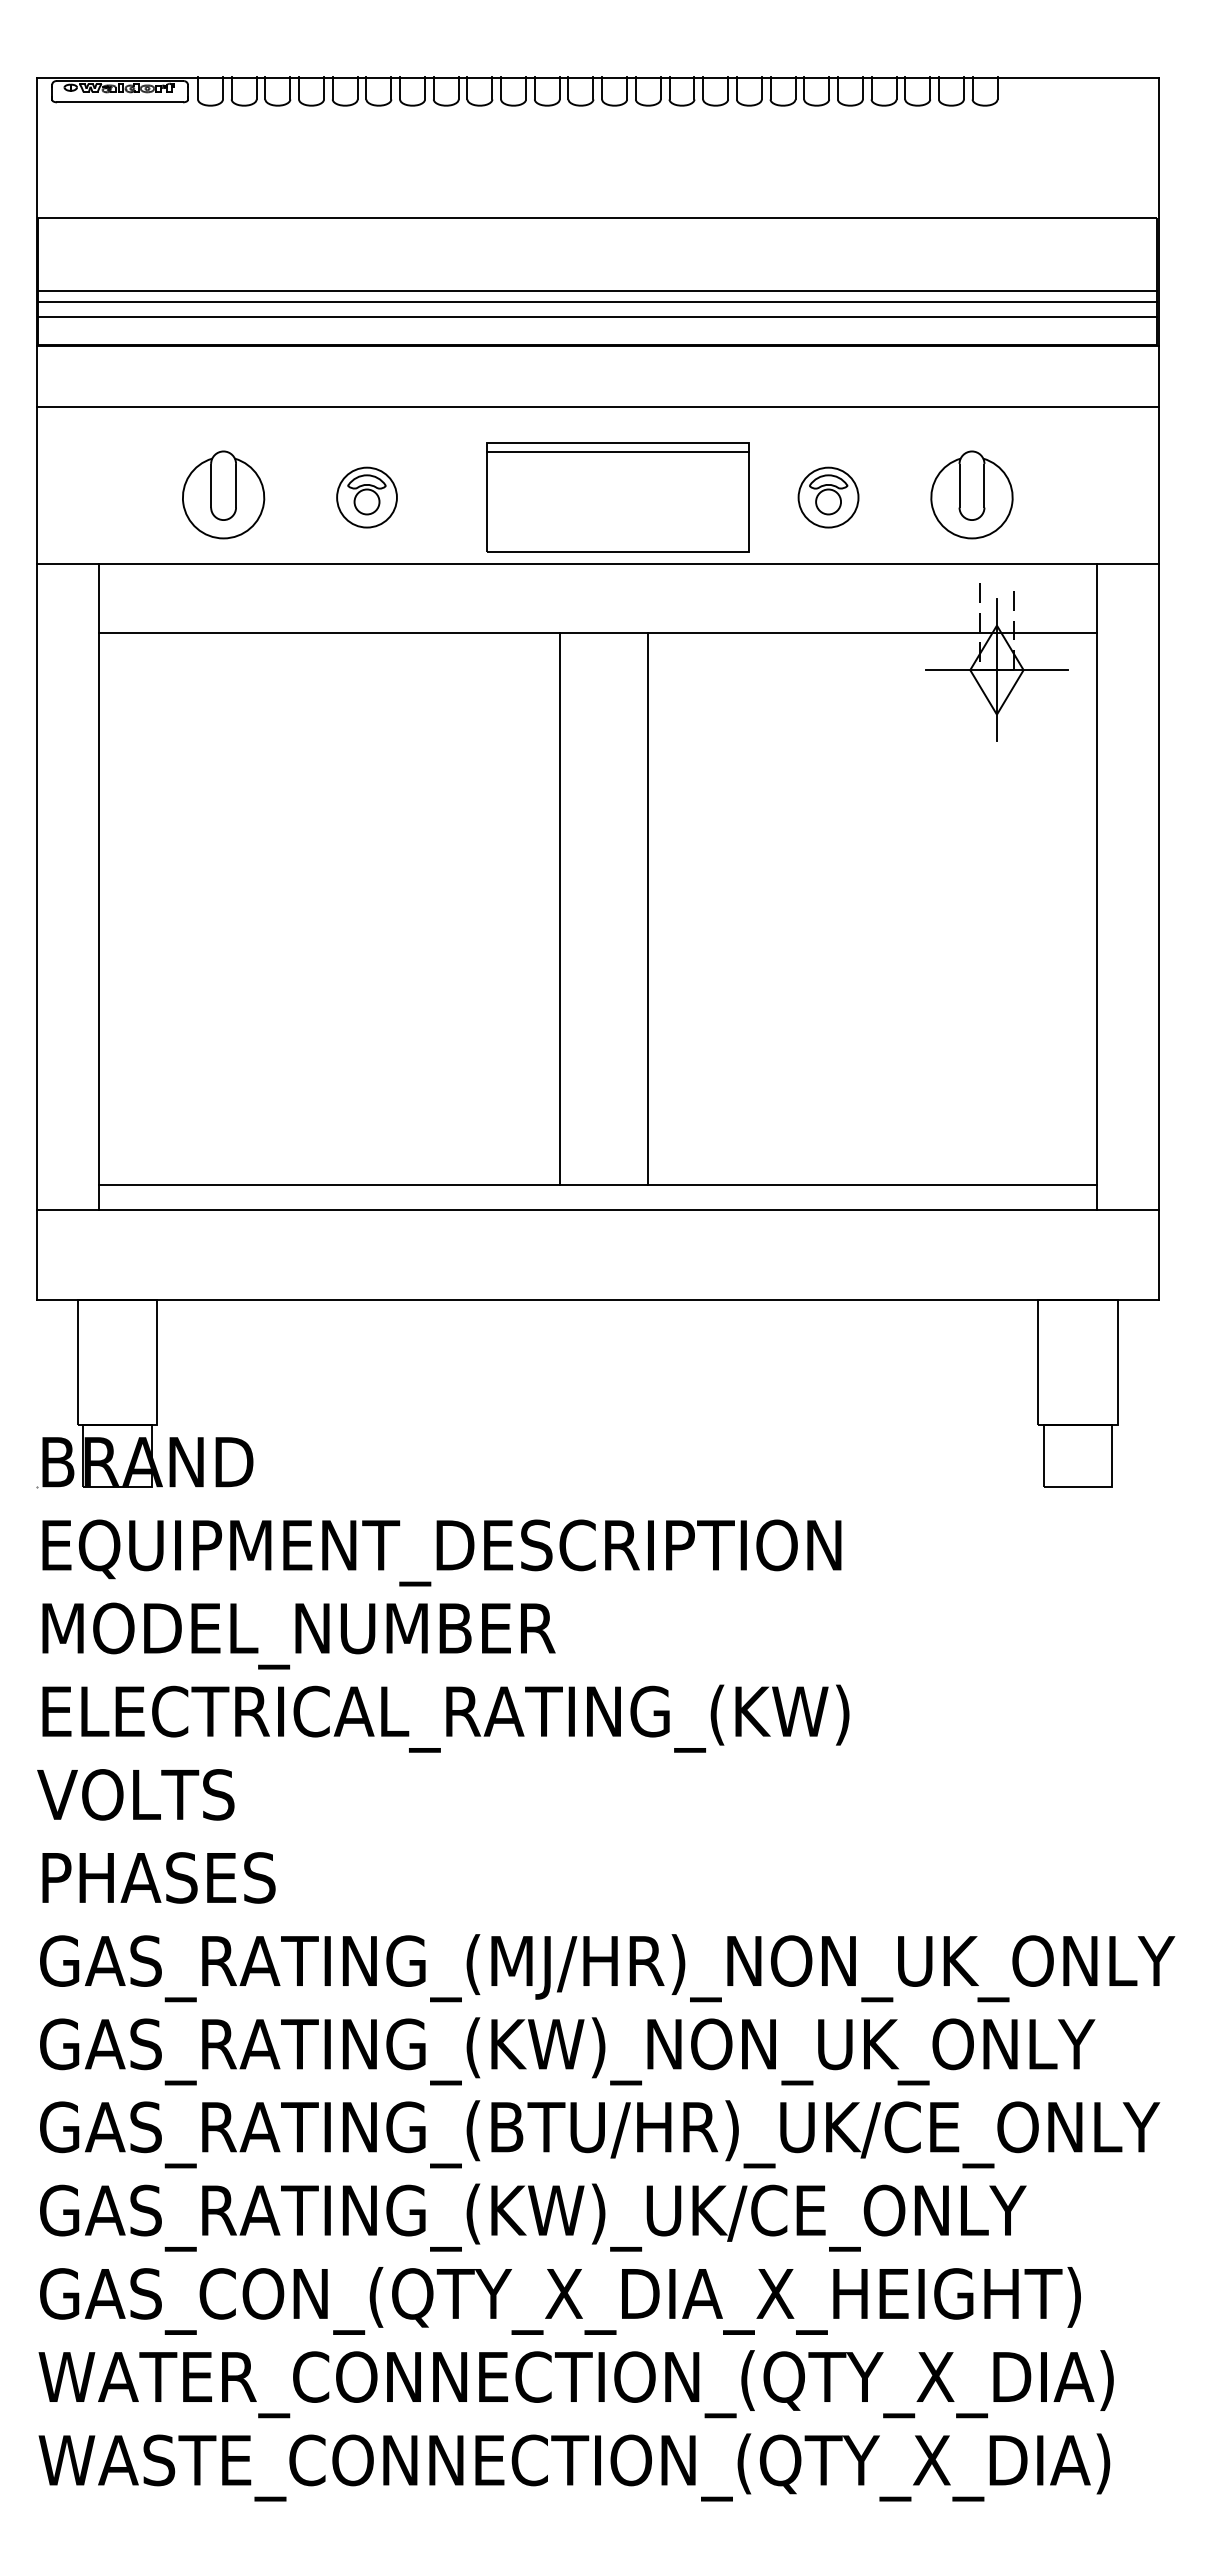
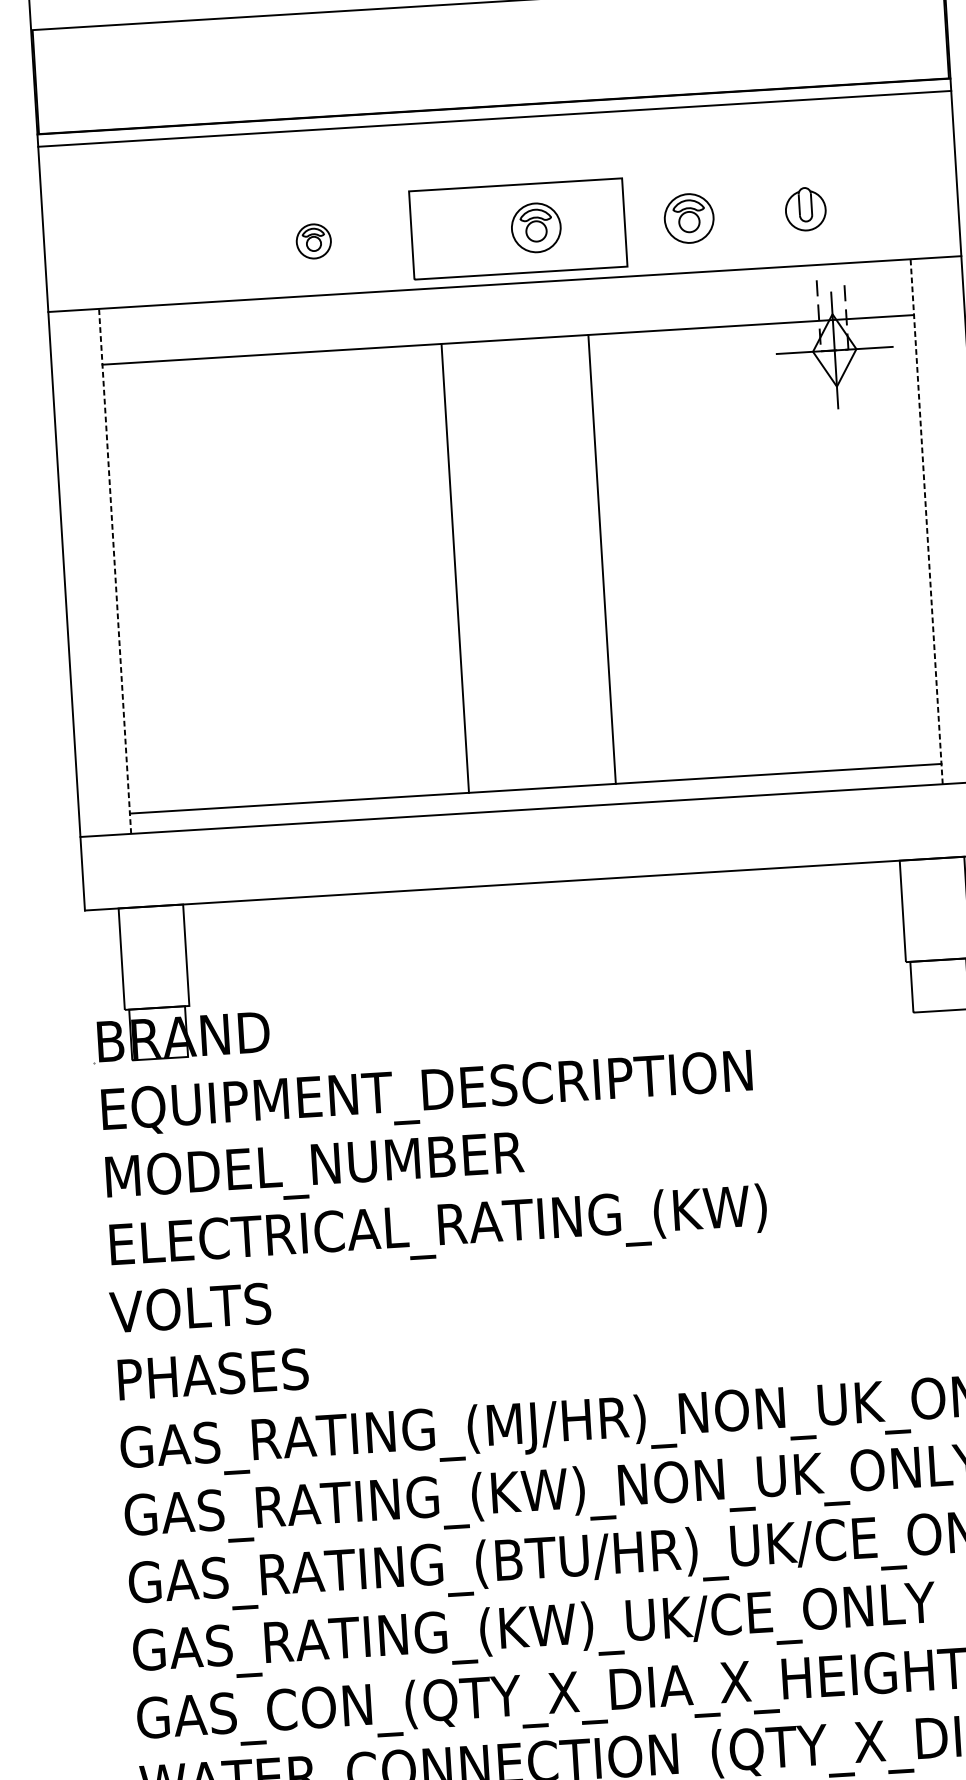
line: (597, 291) -> (491, 62), removed
line: (597, 302) -> (491, 71), removed
line: (597, 316) -> (492, 82), removed
line: (597, 406) -> (494, 118), moved
line: (618, 452) -> (516, 192), removed
part: (223, 494) -> (196, 246), removed
part: (971, 494) -> (805, 208), size x0.6
part: (366, 497) -> (313, 241), size x0.7
part: (640, 497) -> (536, 227), added
line: (98, 886) -> (114, 571), solid -> dashed
line: (1096, 886) -> (926, 521), solid -> dashed
line: (559, 908) -> (455, 568), moved
line: (648, 908) -> (602, 559), moved

